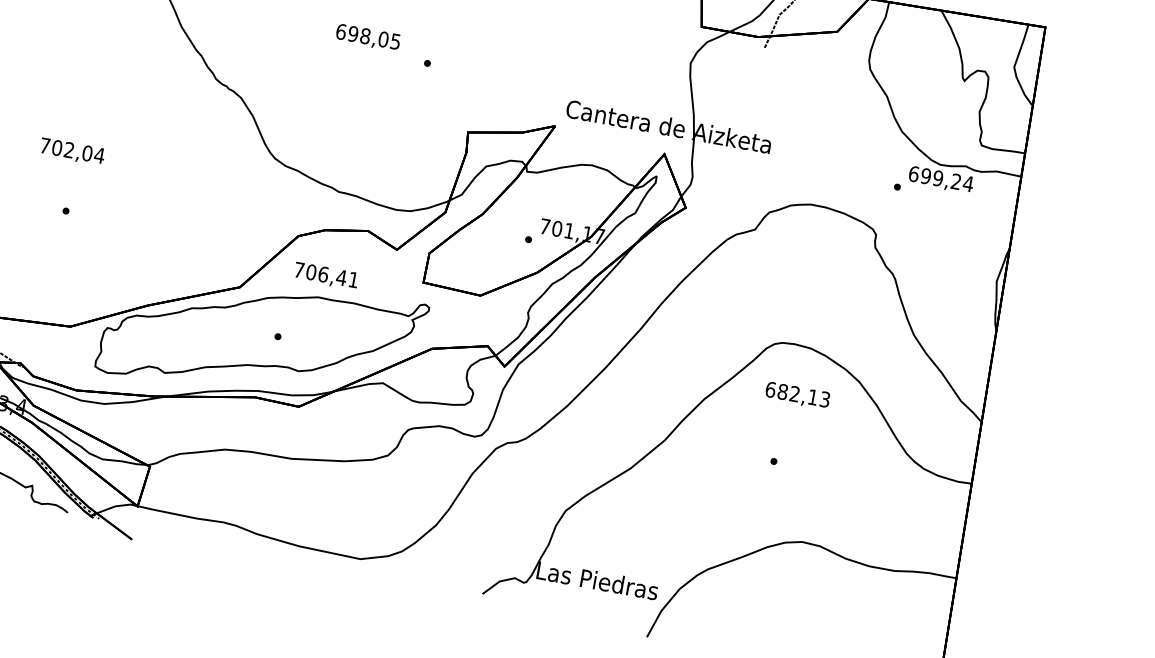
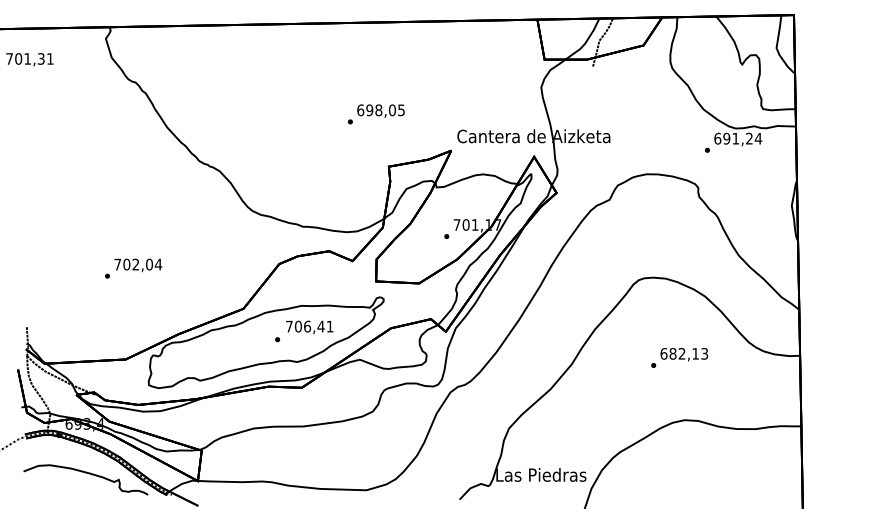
text: (367, 36) -> (380, 110), moved
text: (72, 152) -> (138, 265), moved
text: (937, 178) -> (735, 138), 699,24 -> 691,24
text: (325, 276) -> (309, 327), moved
text: (797, 395) -> (684, 354), moved

